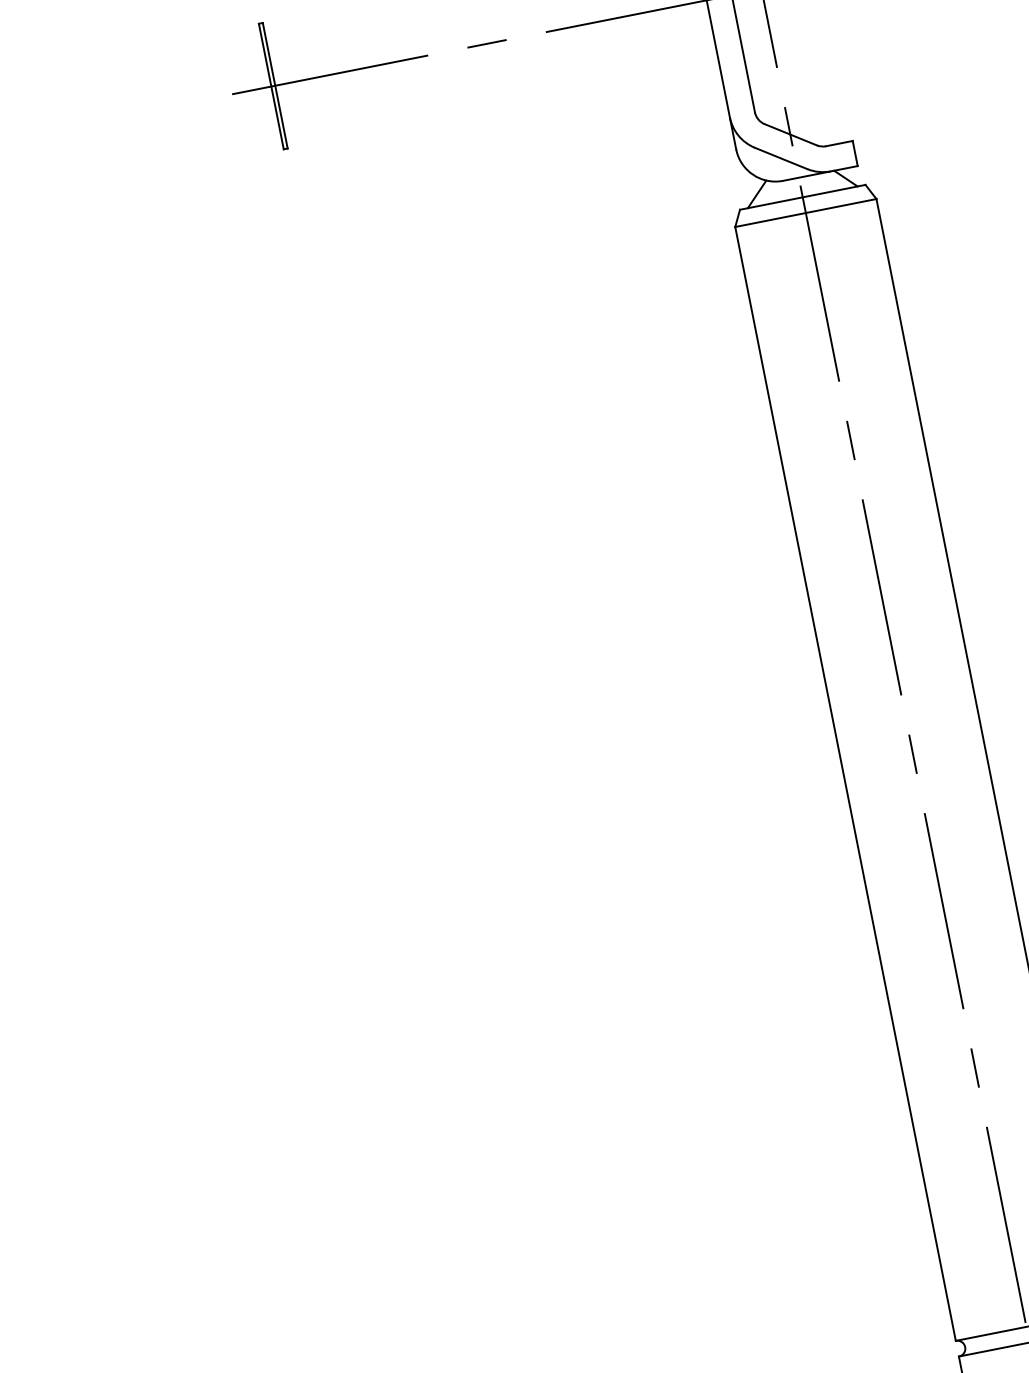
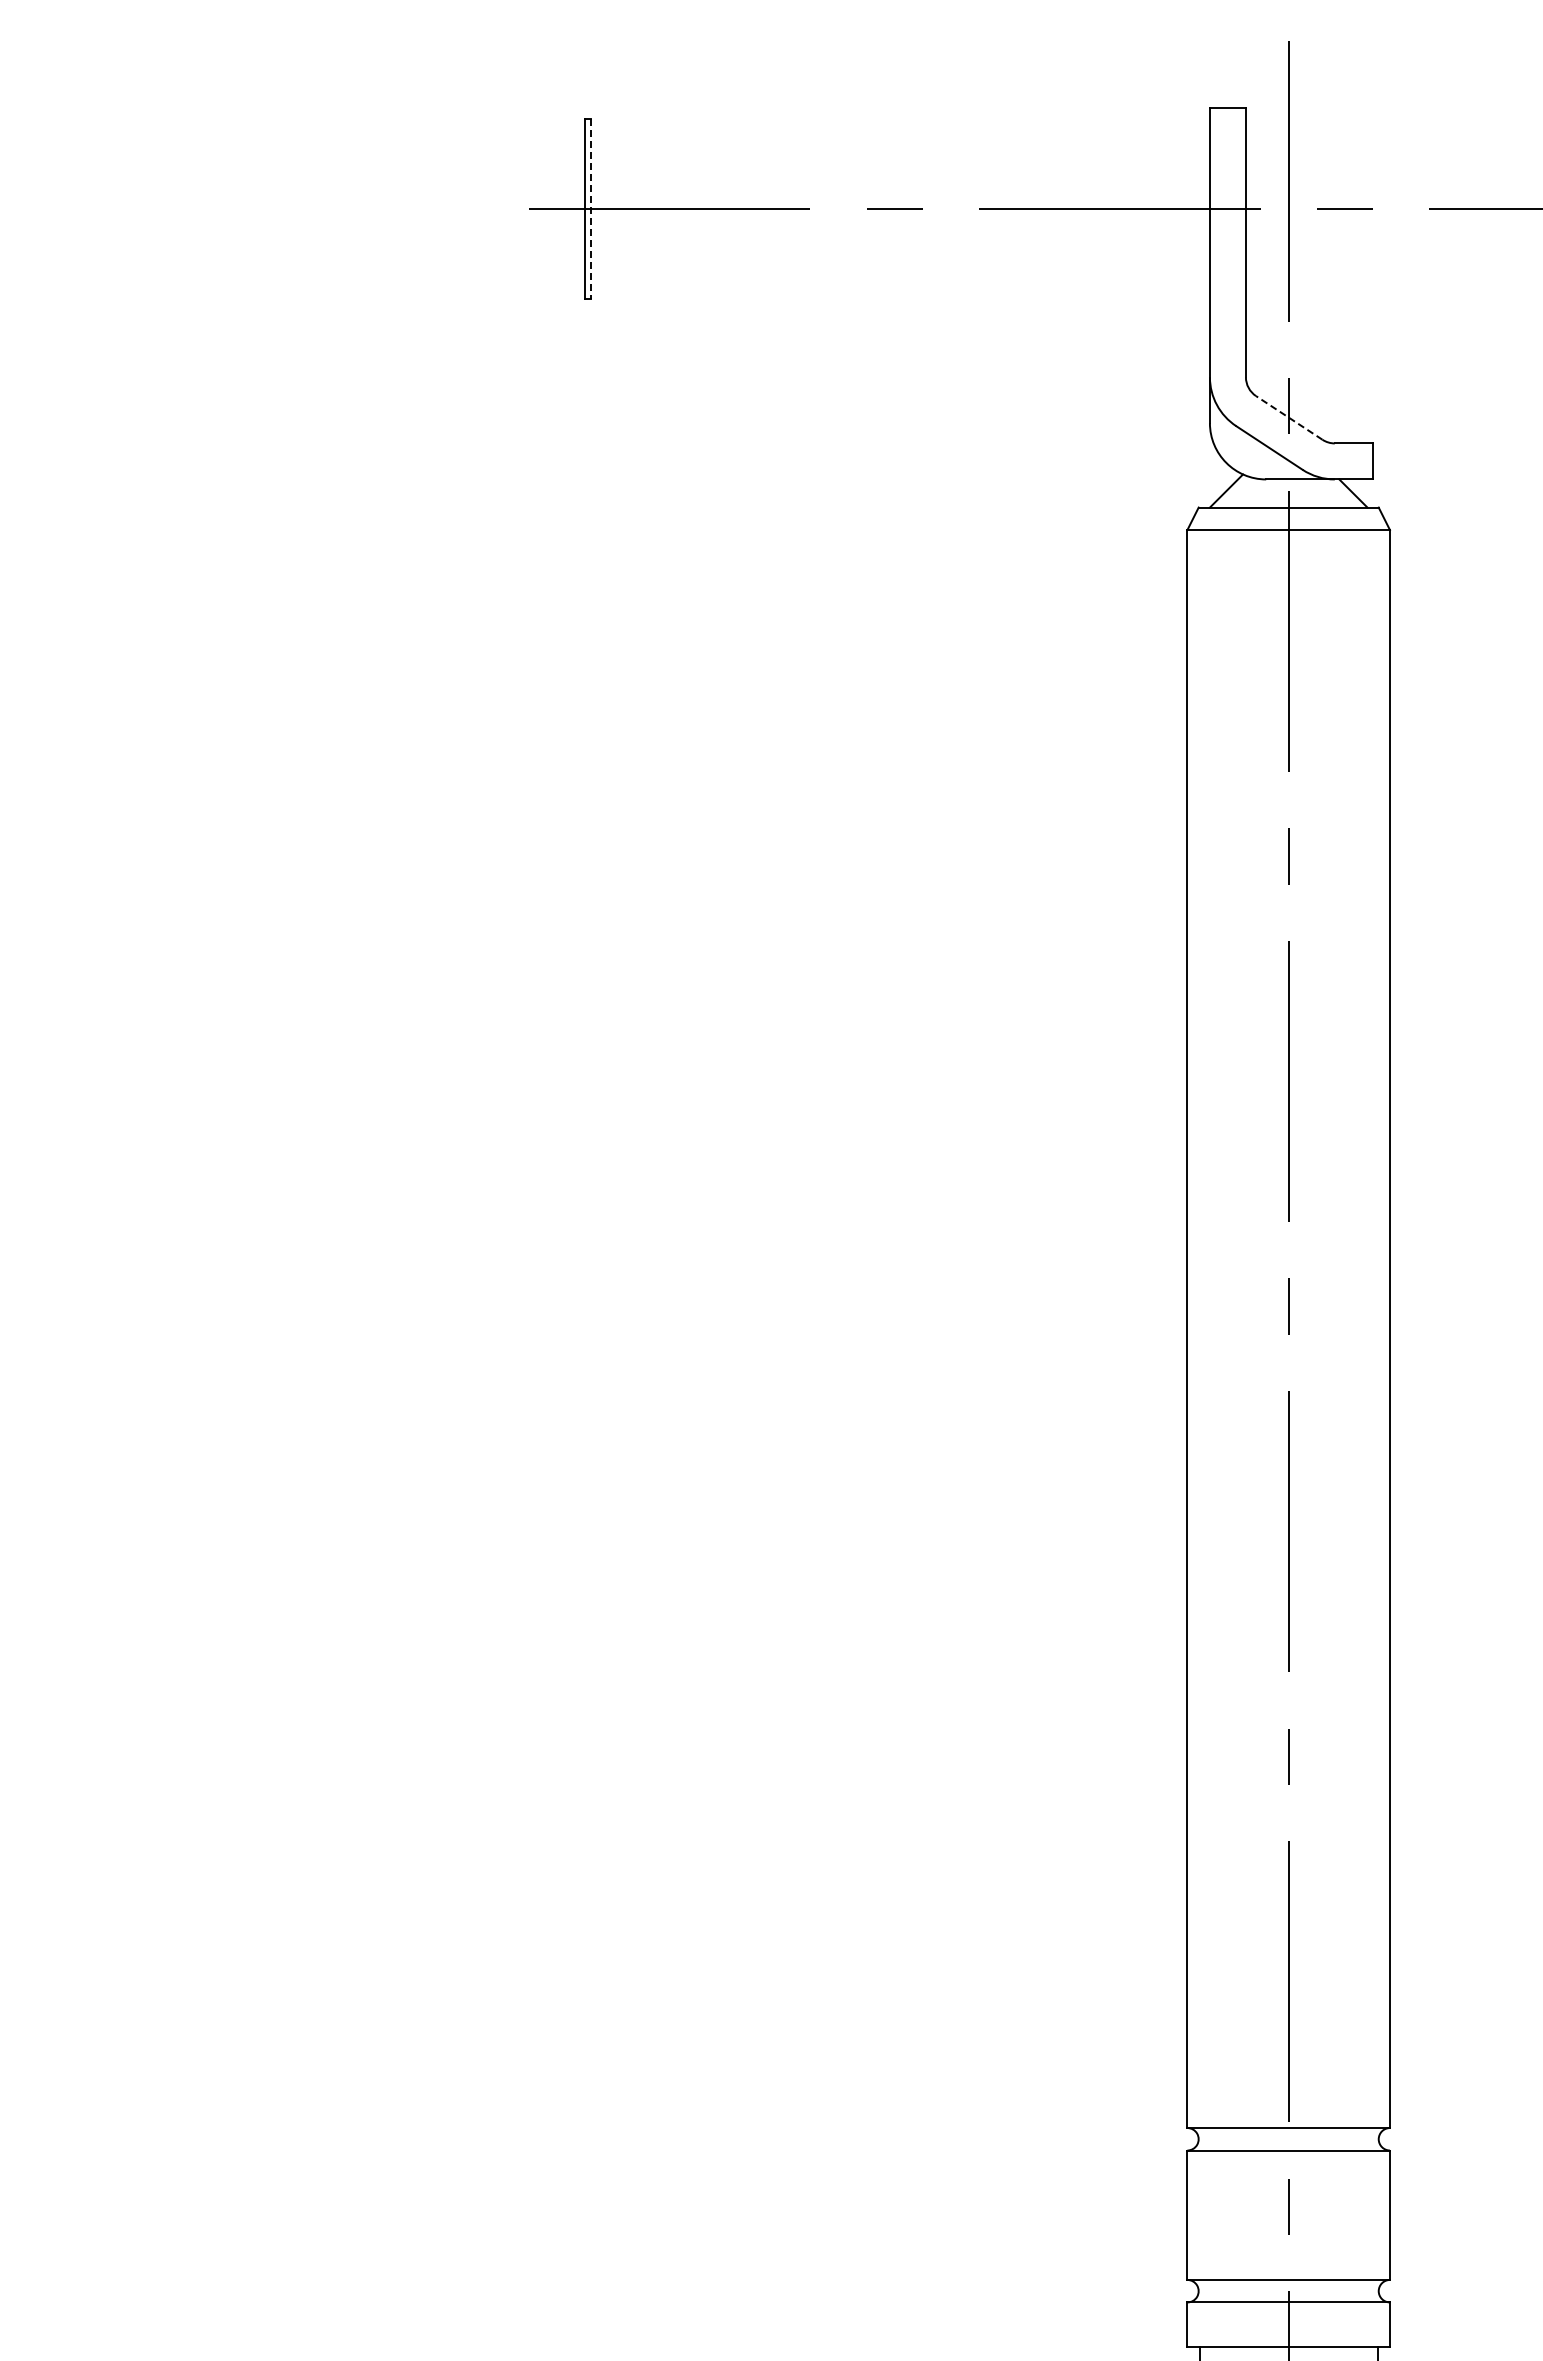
line: (275, 85) -> (591, 209), solid -> dashed
line: (790, 134) -> (1289, 417), solid -> dashed

